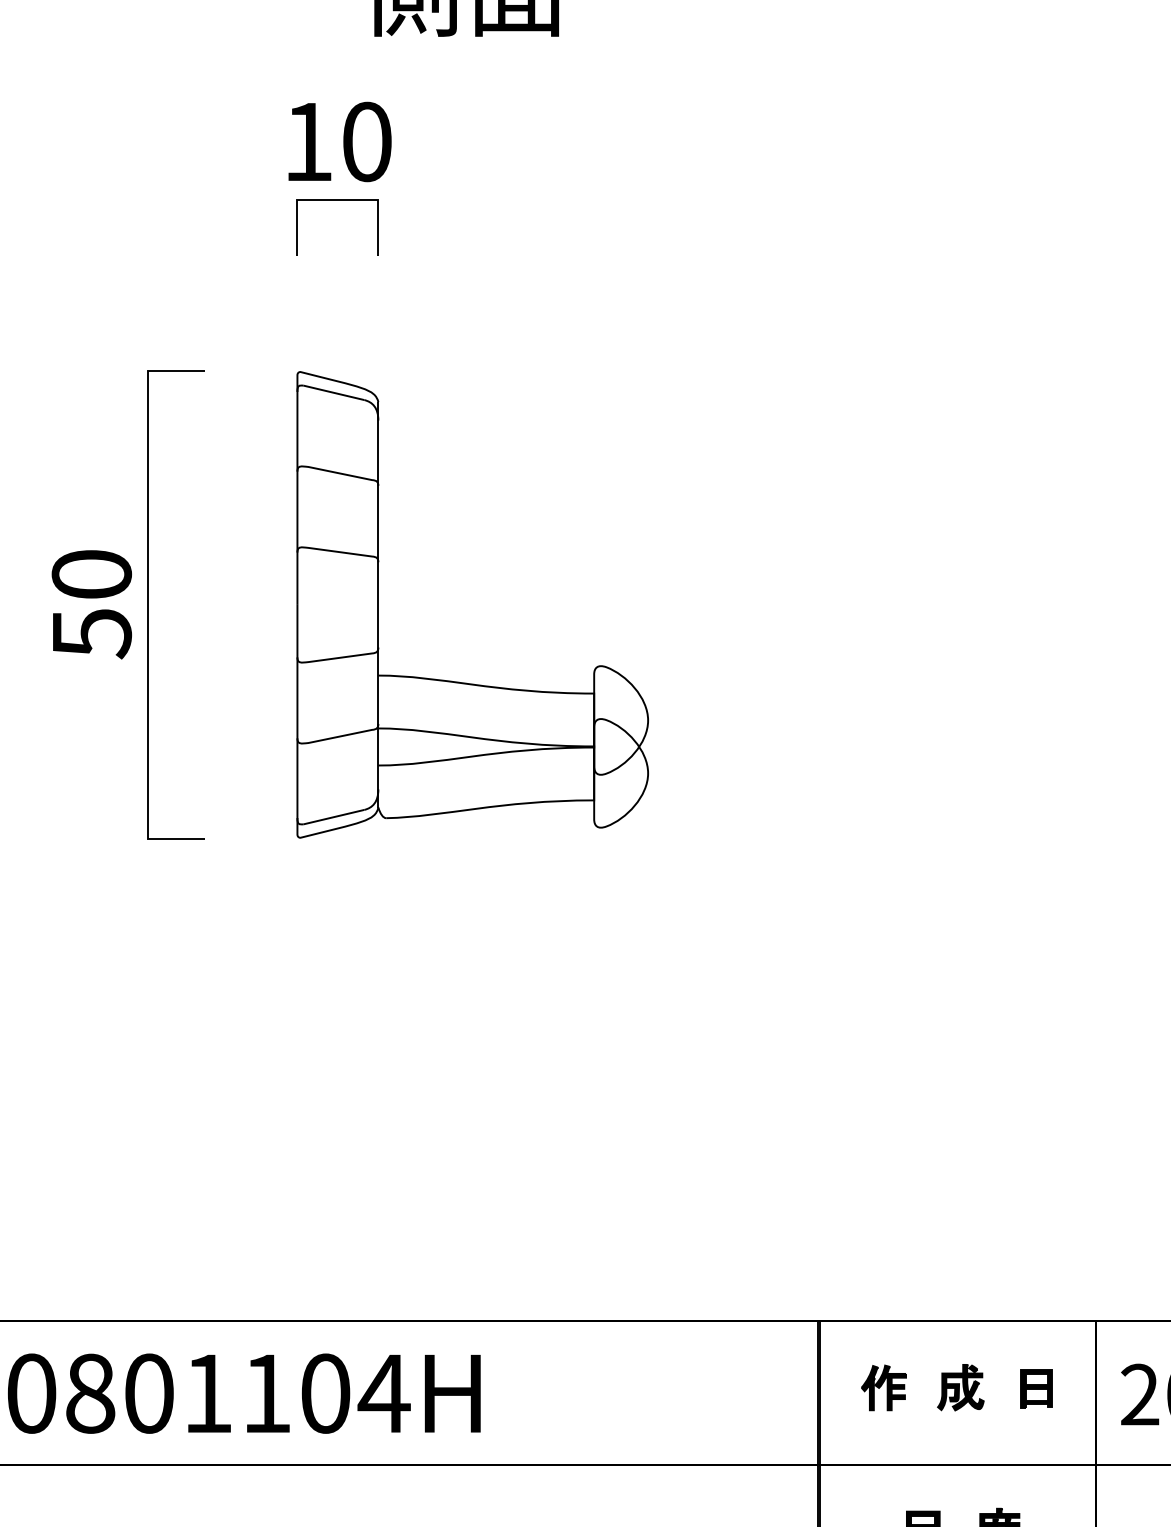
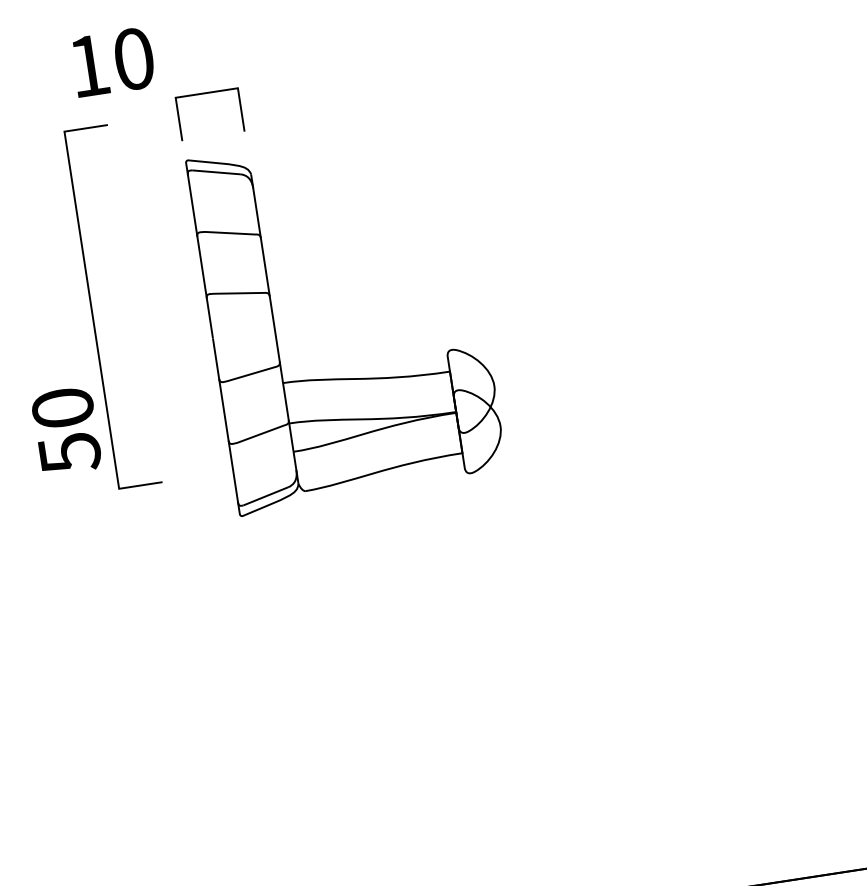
text: (339, 141) -> (112, 62), moved
line: (148, 604) -> (92, 309), moved
part: (459, 681) -> (345, 378), moved

